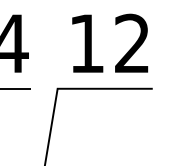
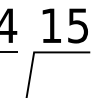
text: (131, 43) -> (77, 25), 12 -> 15

